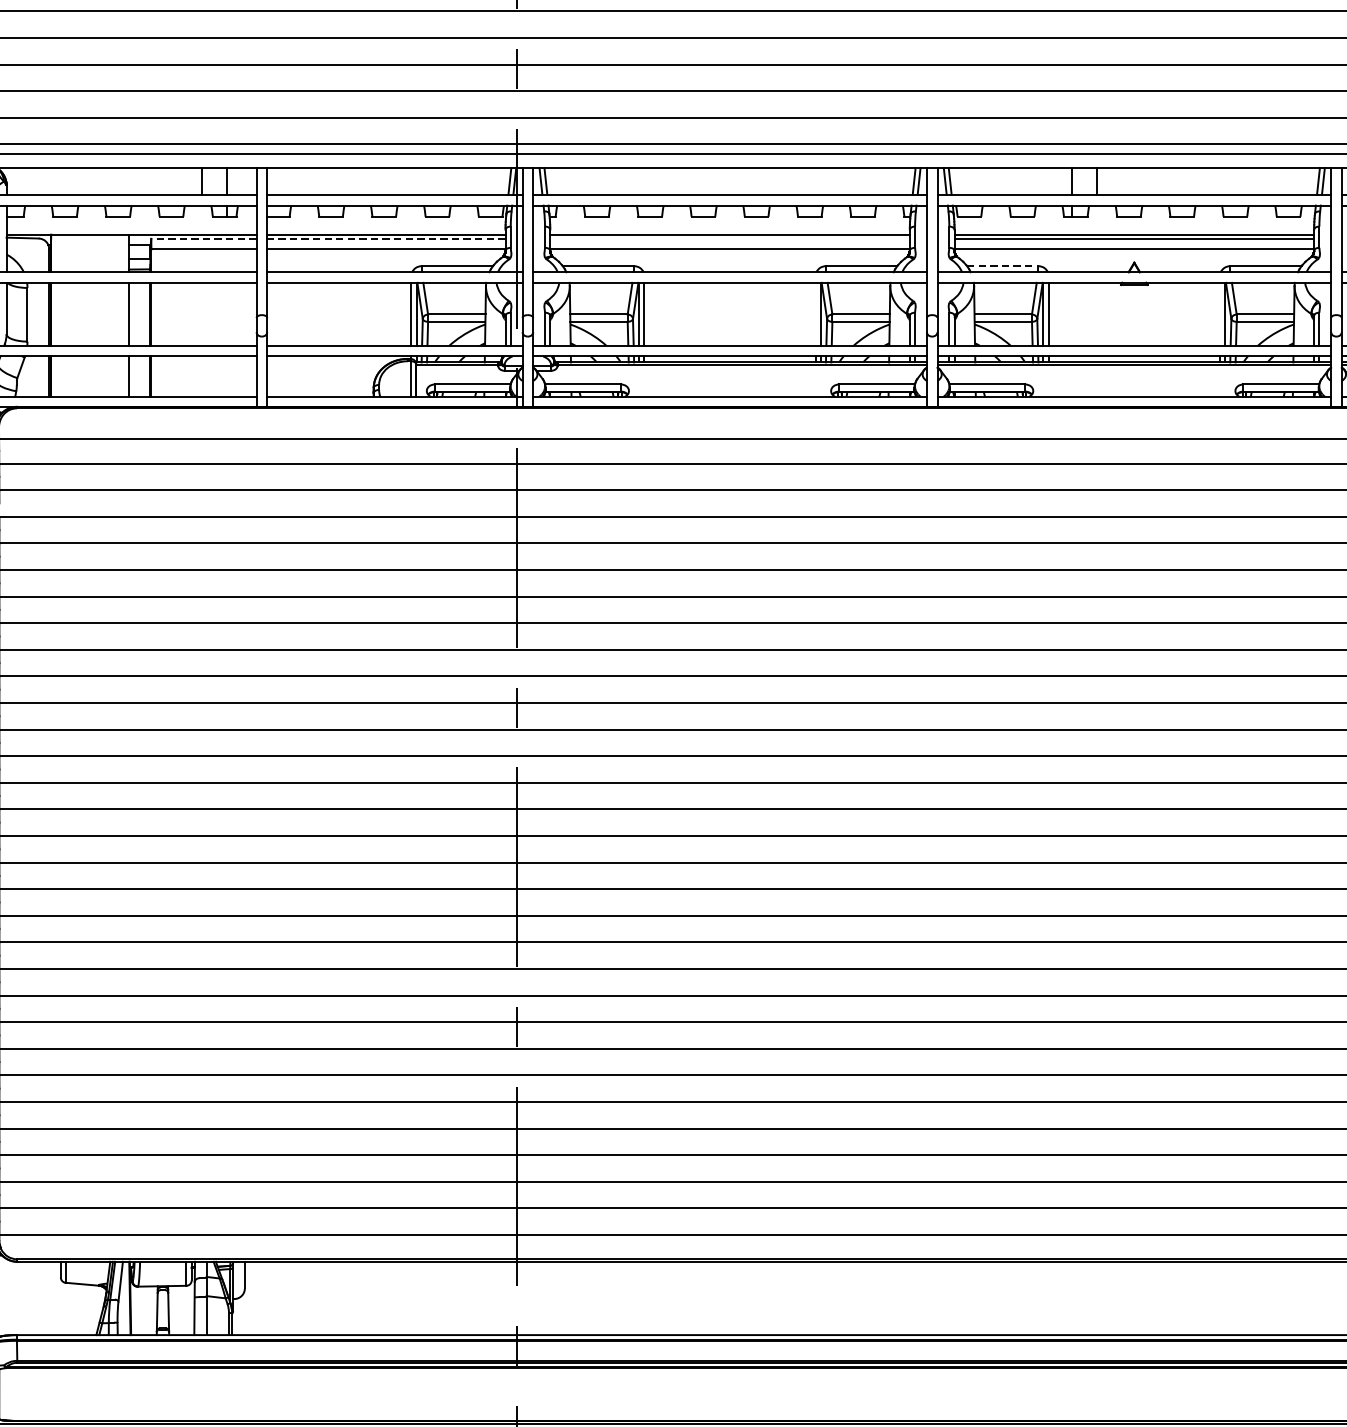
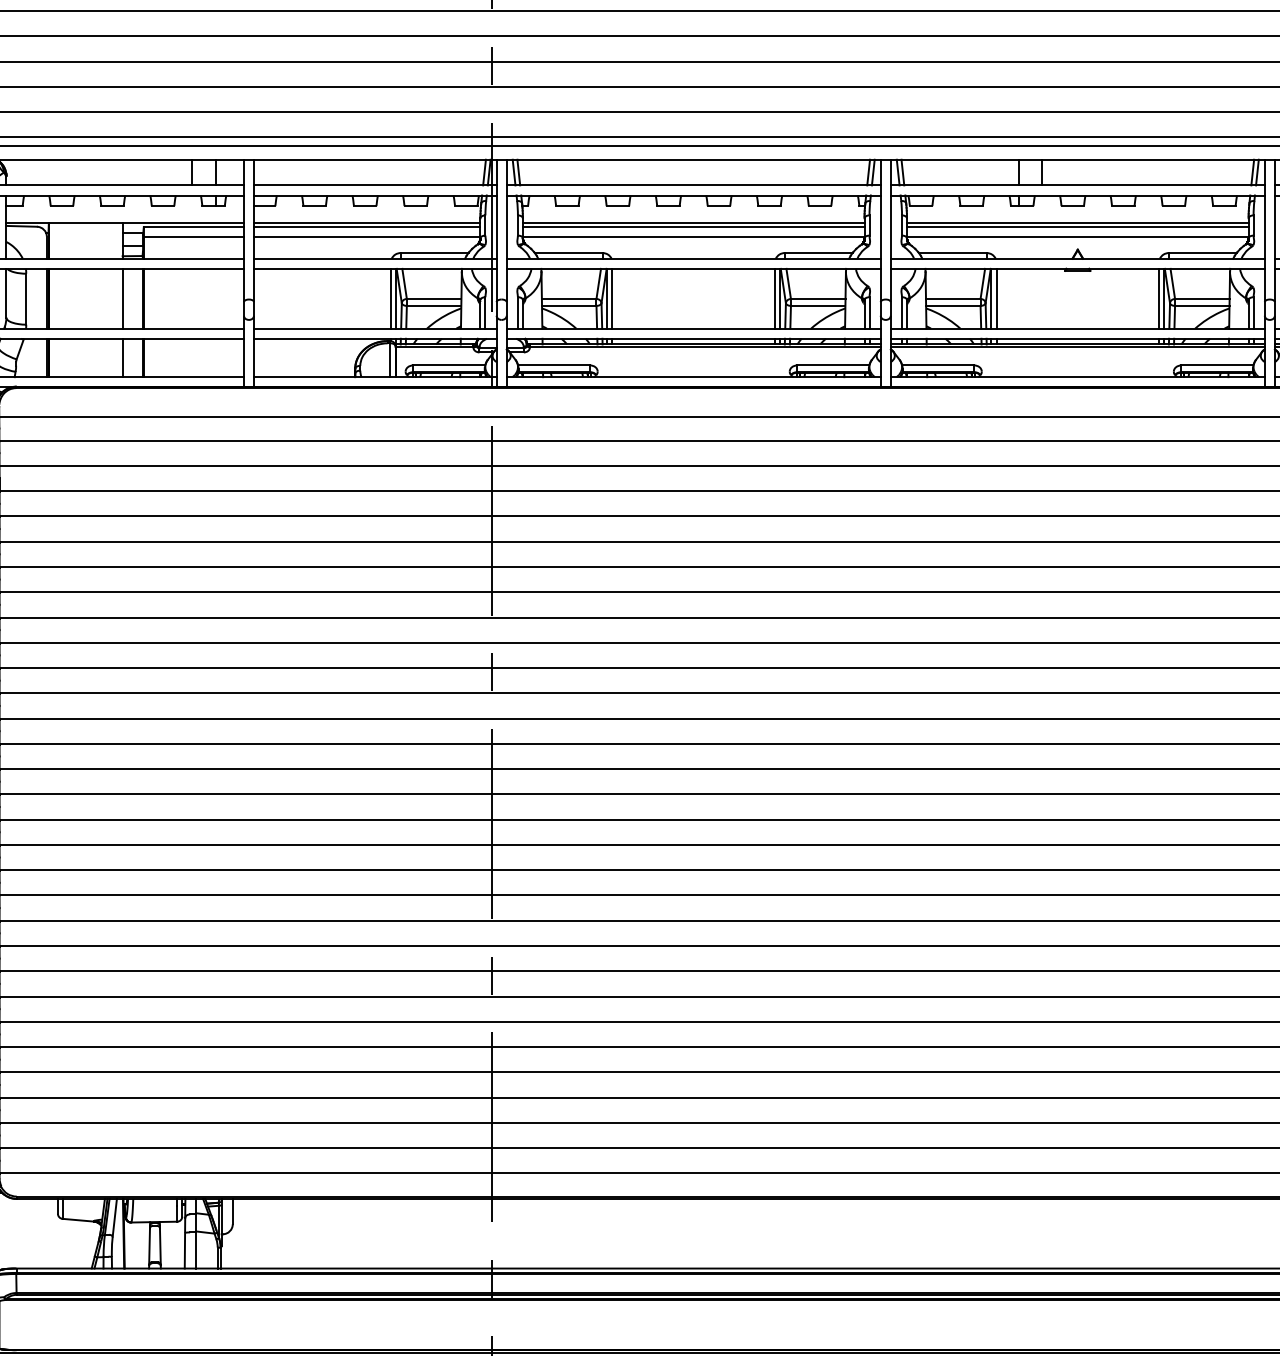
line: (203, 239) -> (193, 227), dashed -> solid
line: (385, 239) -> (366, 227), dashed -> solid
line: (729, 239) -> (693, 227), added
line: (1002, 266) -> (952, 253), dashed -> solid
line: (816, 314) -> (775, 298), added
line: (1220, 314) -> (1159, 298), added

